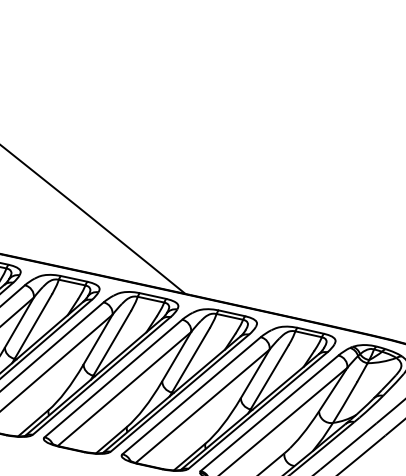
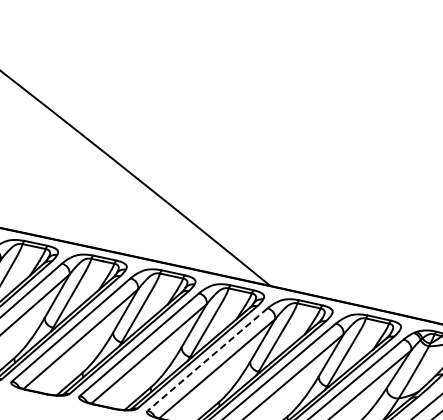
line: (113, 378) -> (207, 359), solid -> dashed

